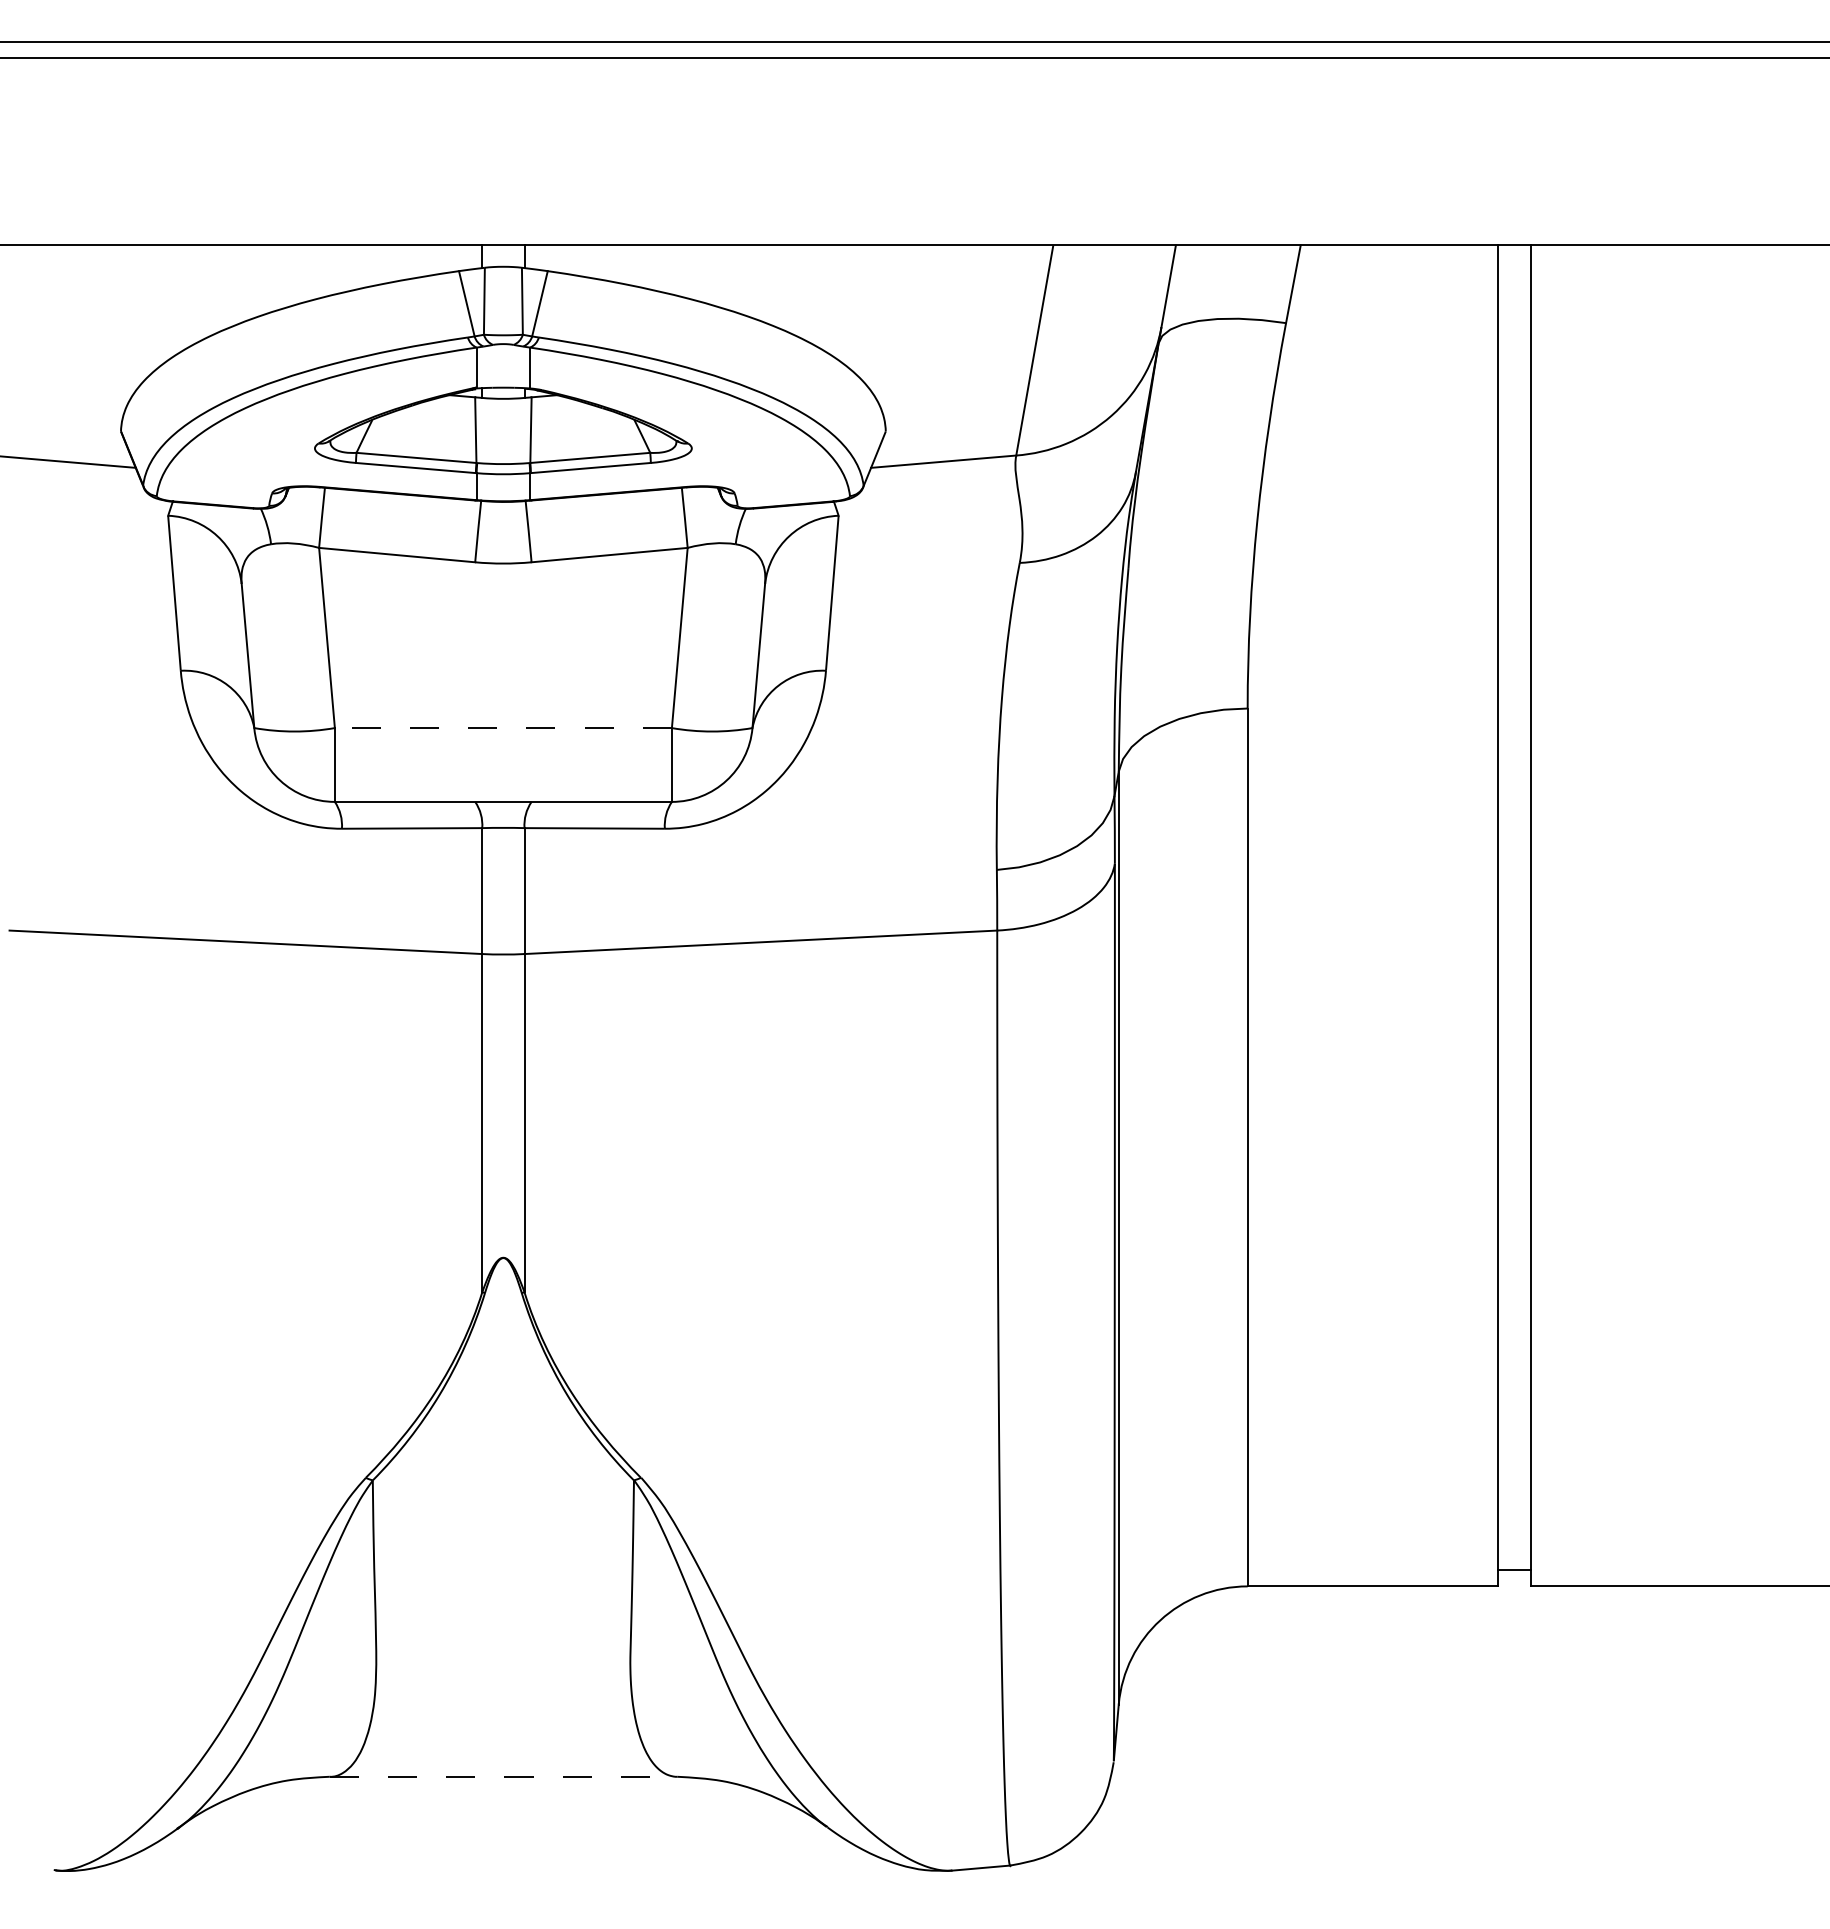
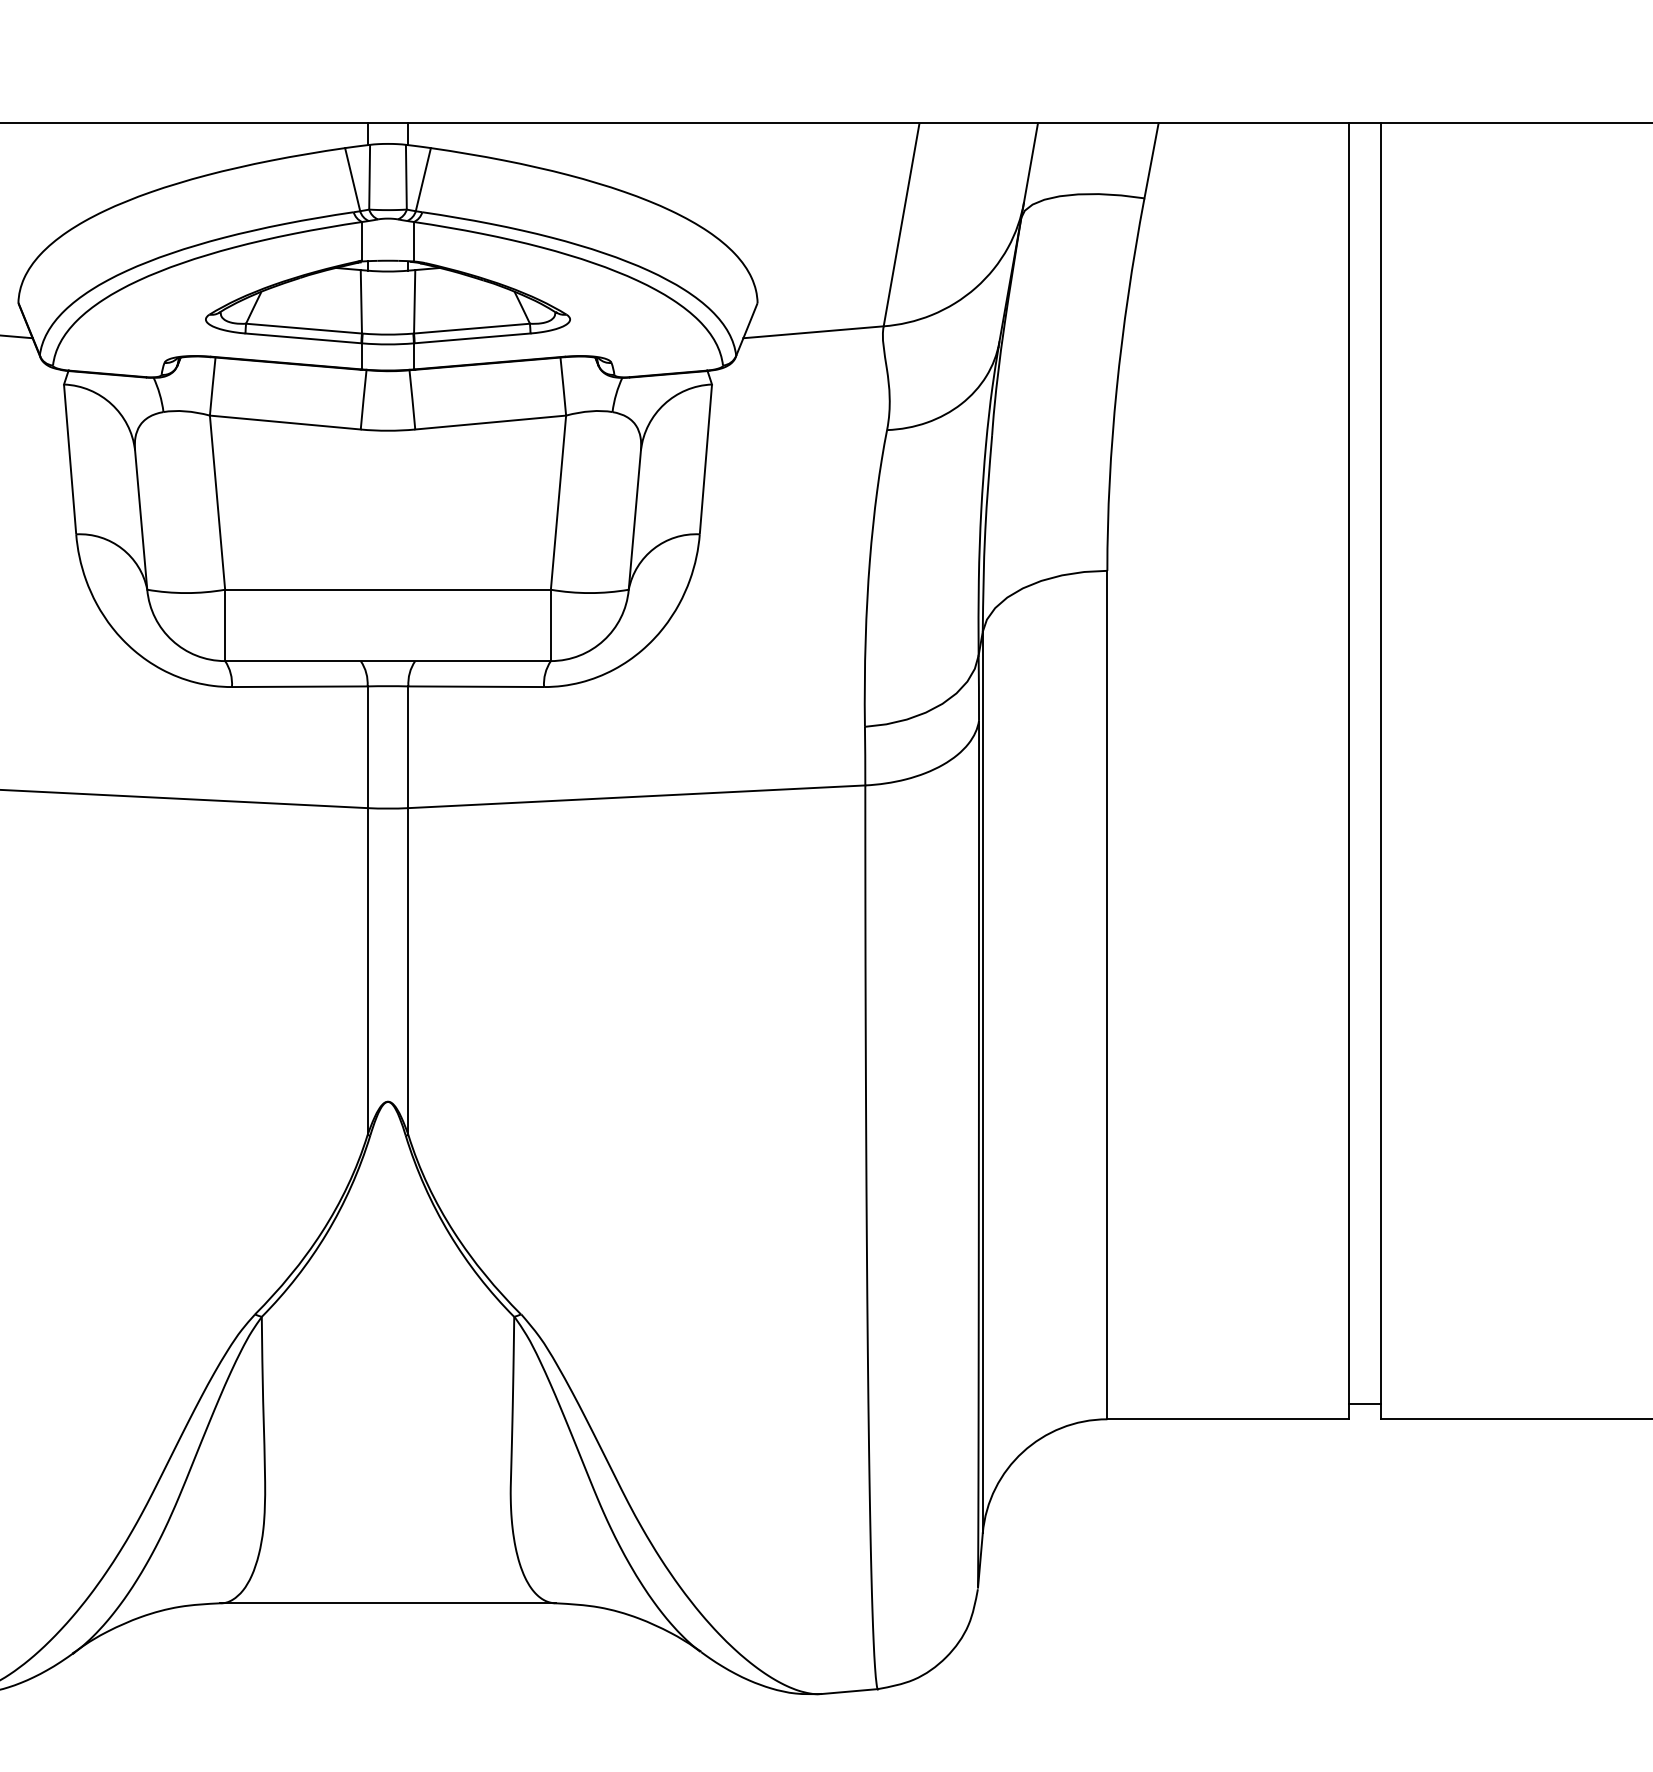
line: (503, 728) -> (388, 590), dashed -> solid
line: (503, 1776) -> (388, 1603), dashed -> solid

